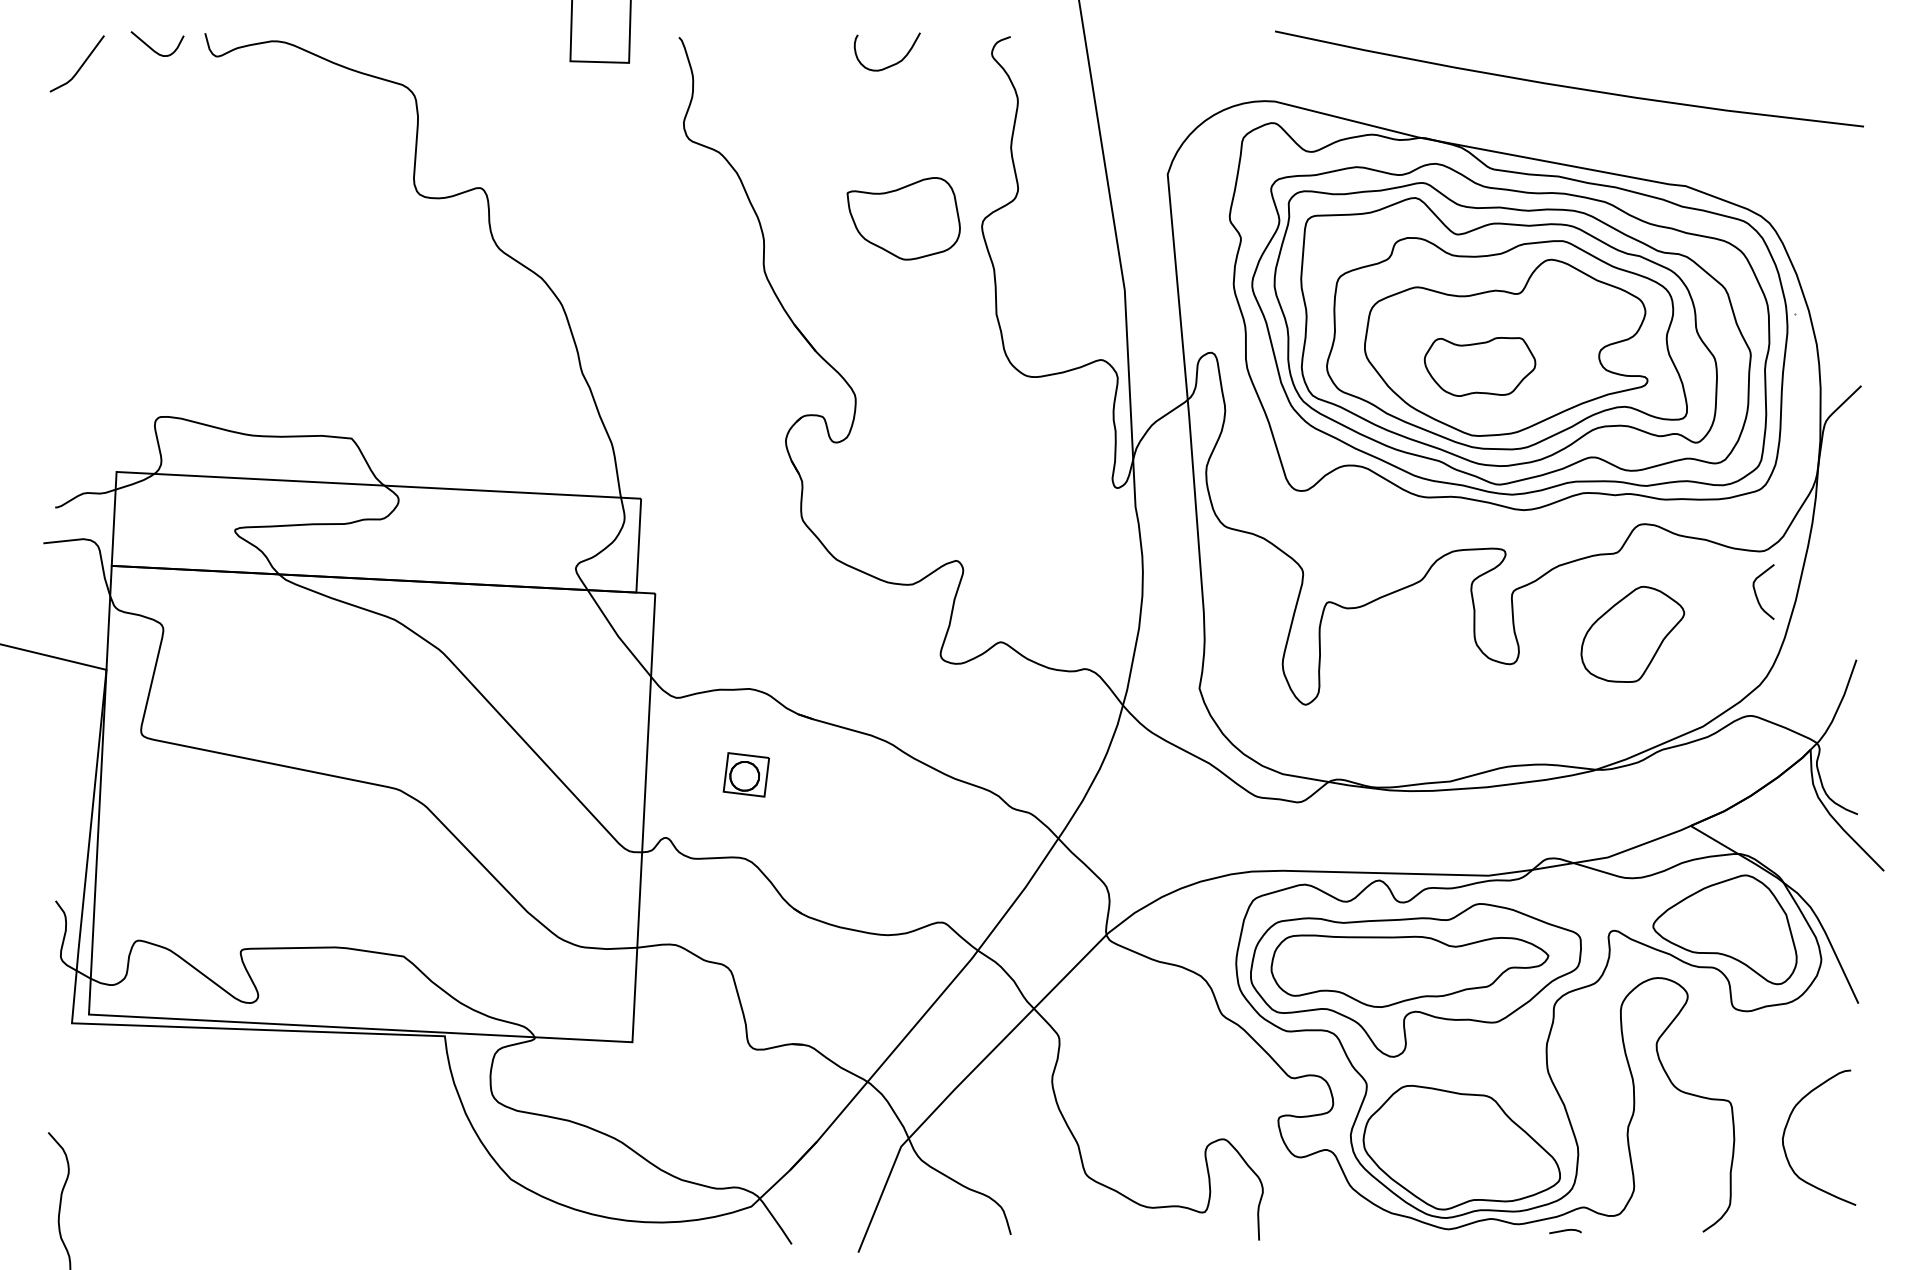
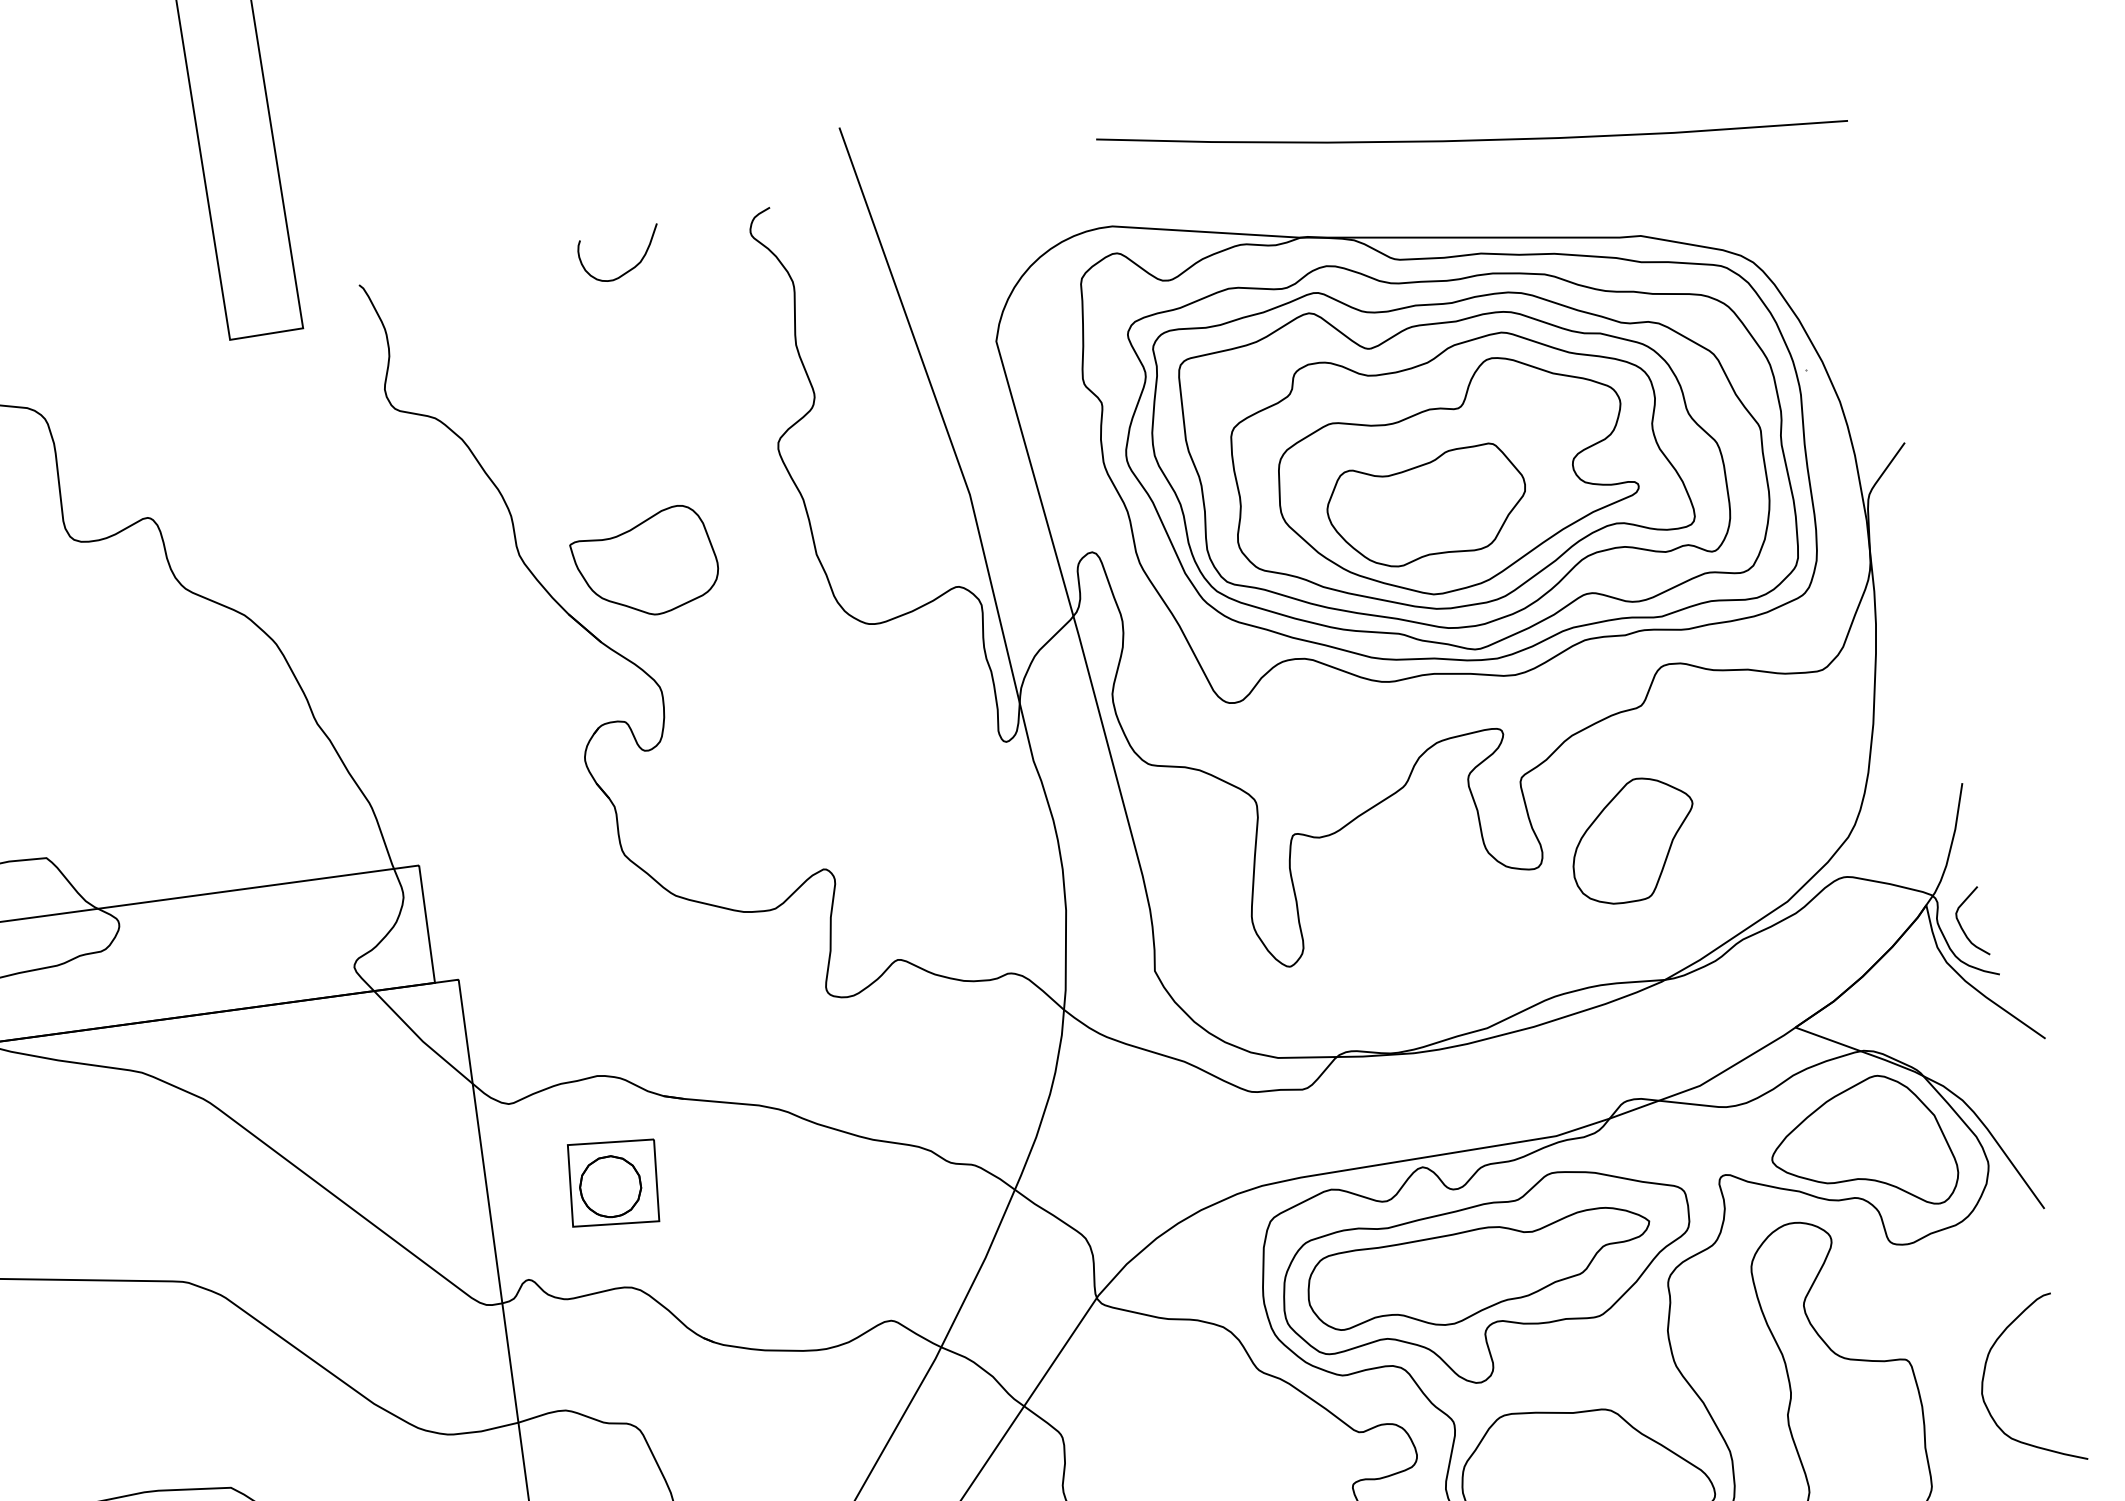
part: (903, 218) -> (645, 563), moved
part: (1479, 366) -> (1427, 507), size x1.43
curve: (1756, 592) -> (1961, 925), moved
part: (1632, 633) -> (1632, 839), moved
part: (746, 774) -> (613, 1182), size x1.67

